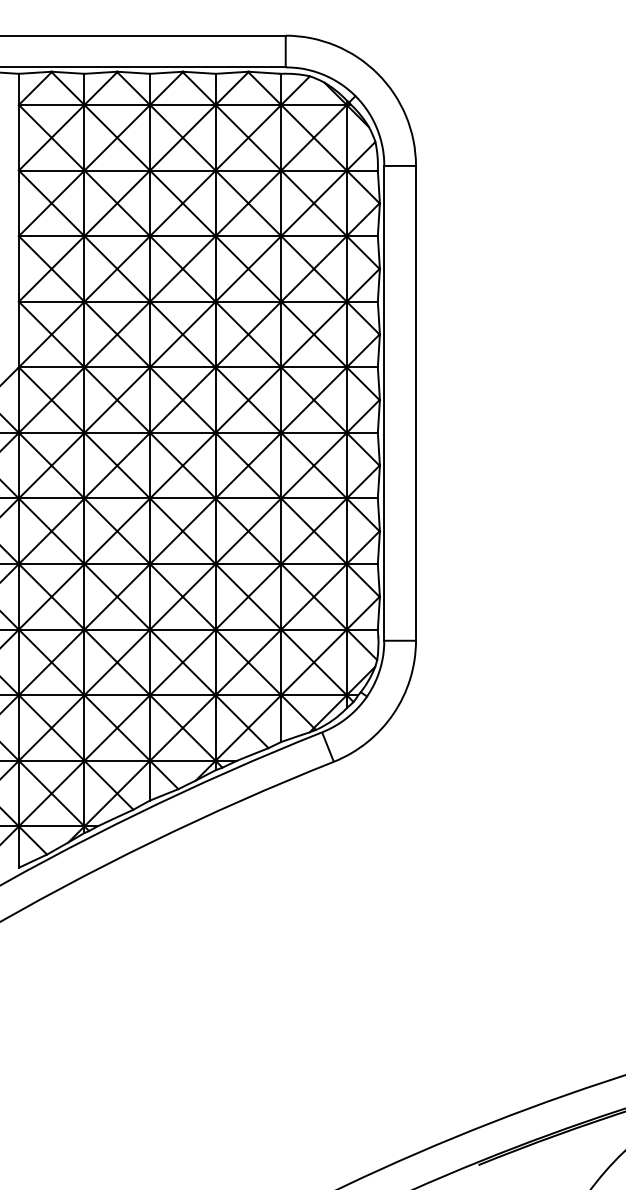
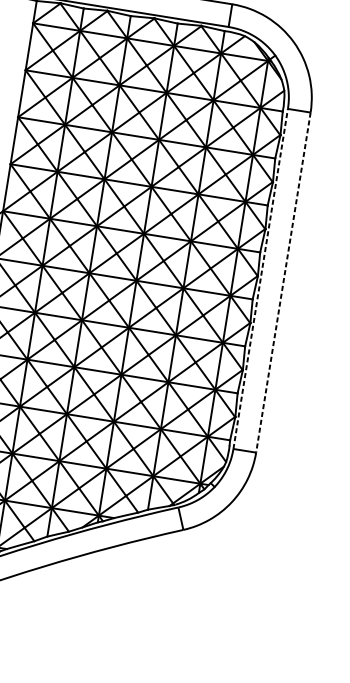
line: (384, 402) -> (260, 278), solid -> dashed
line: (416, 403) -> (283, 282), solid -> dashed

